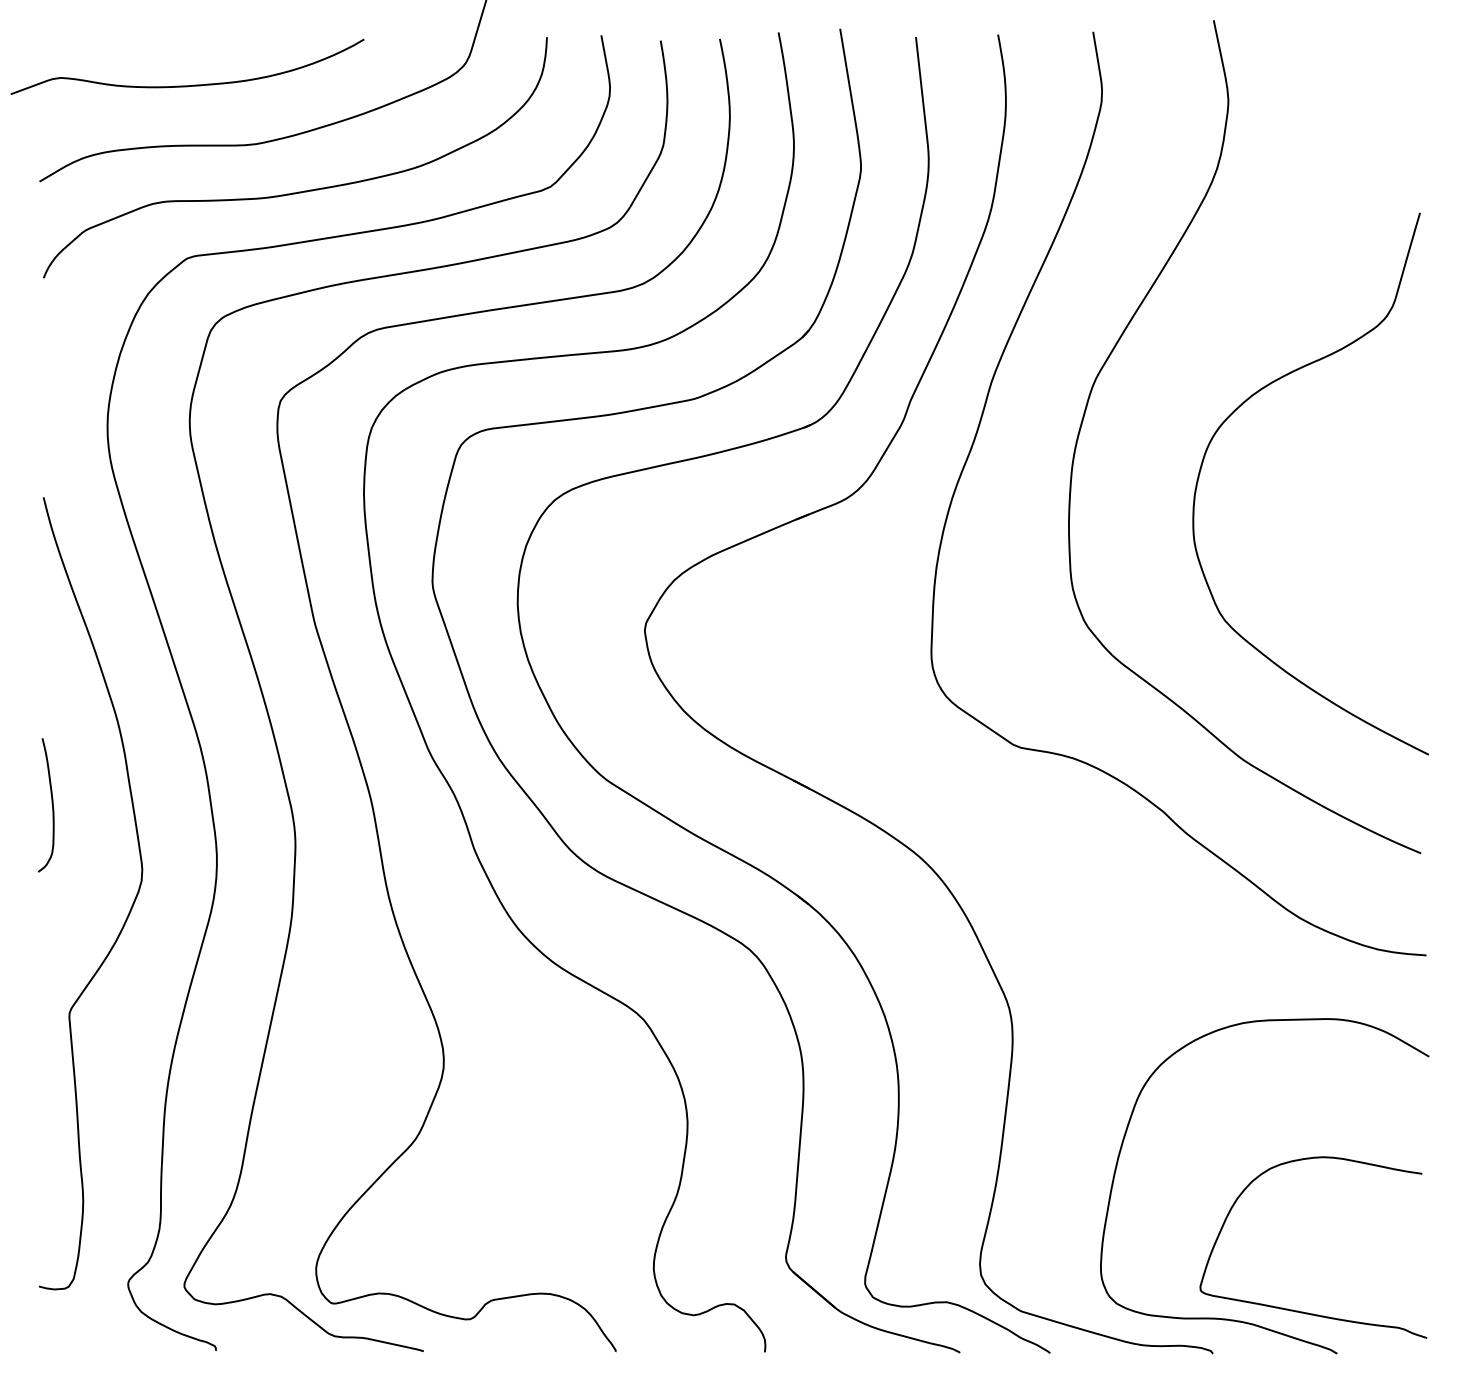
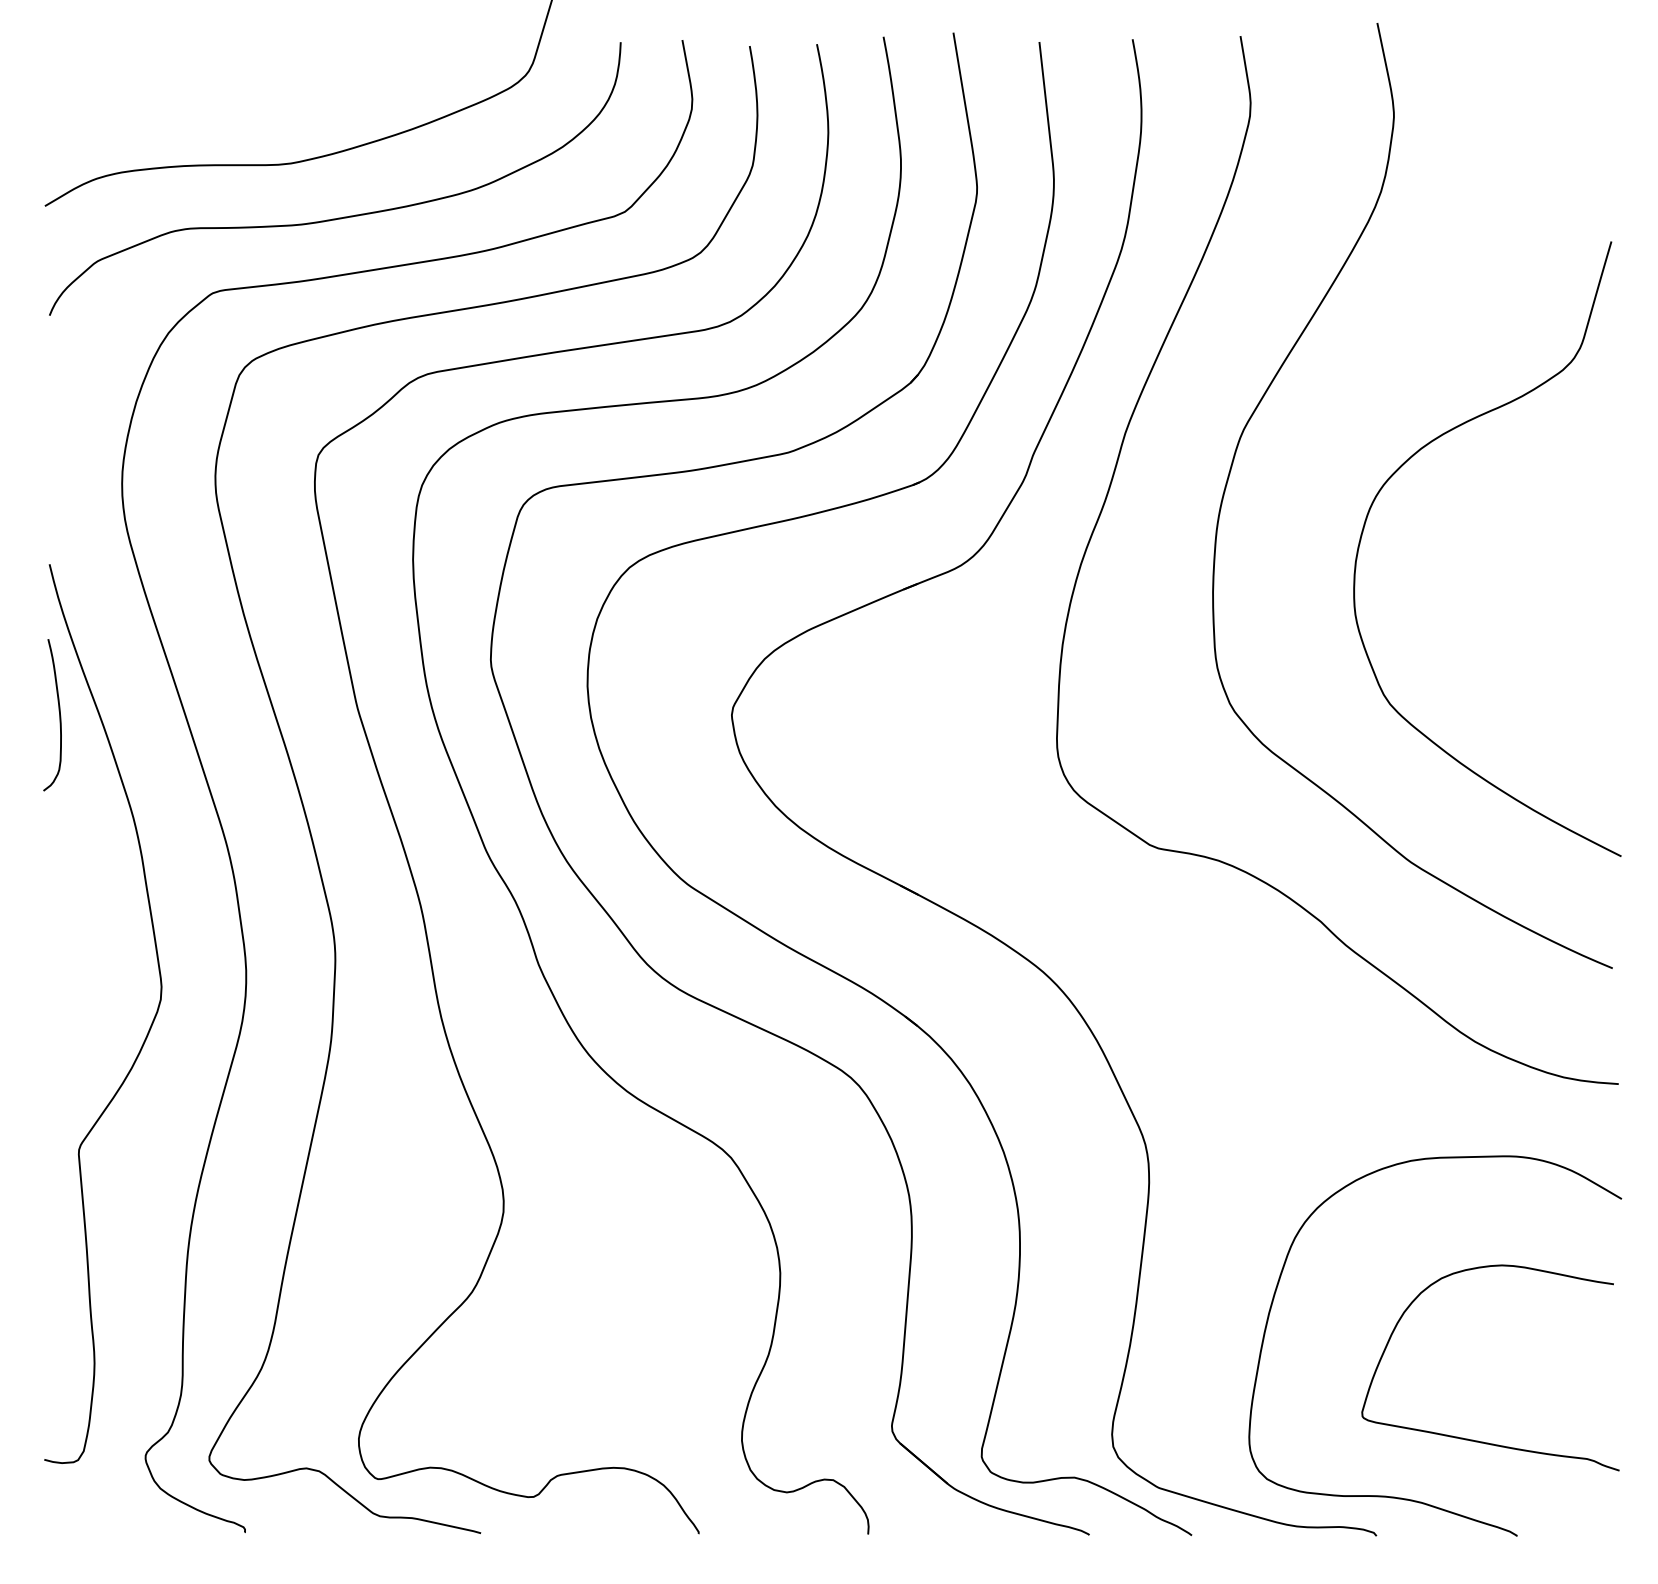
curve: (193, 84) -> (219, 95), removed
curve: (51, 803) -> (58, 713), moved
curve: (1298, 1310) -> (1473, 1439), moved

